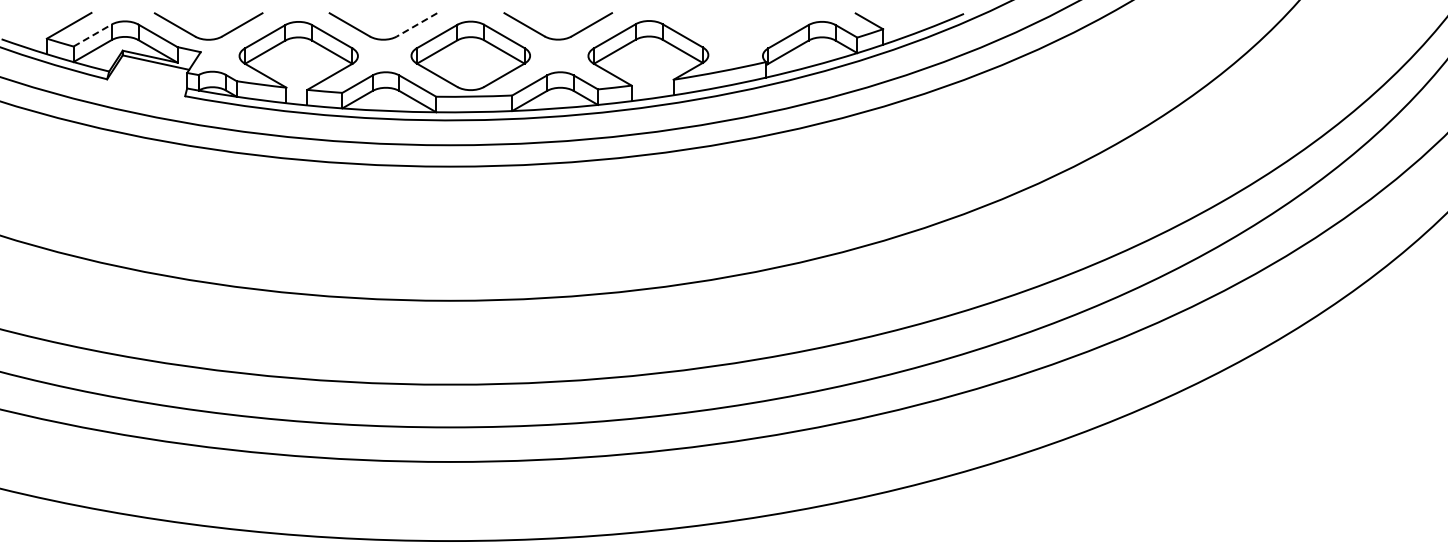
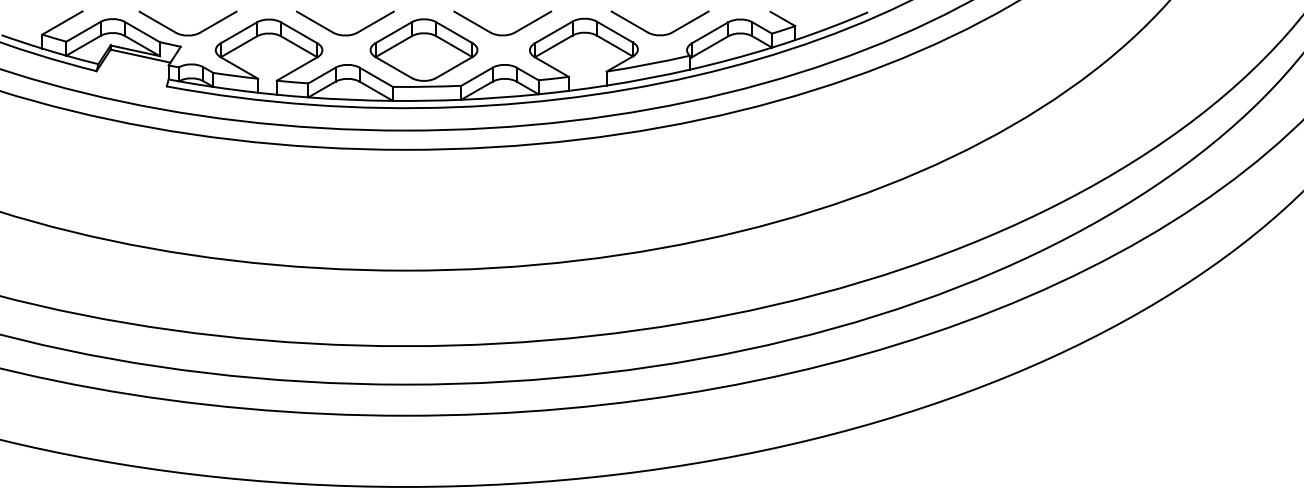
line: (416, 25) -> (375, 22), dashed -> solid
line: (92, 35) -> (83, 31), dashed -> solid
part: (732, 38) -> (659, 34), added

